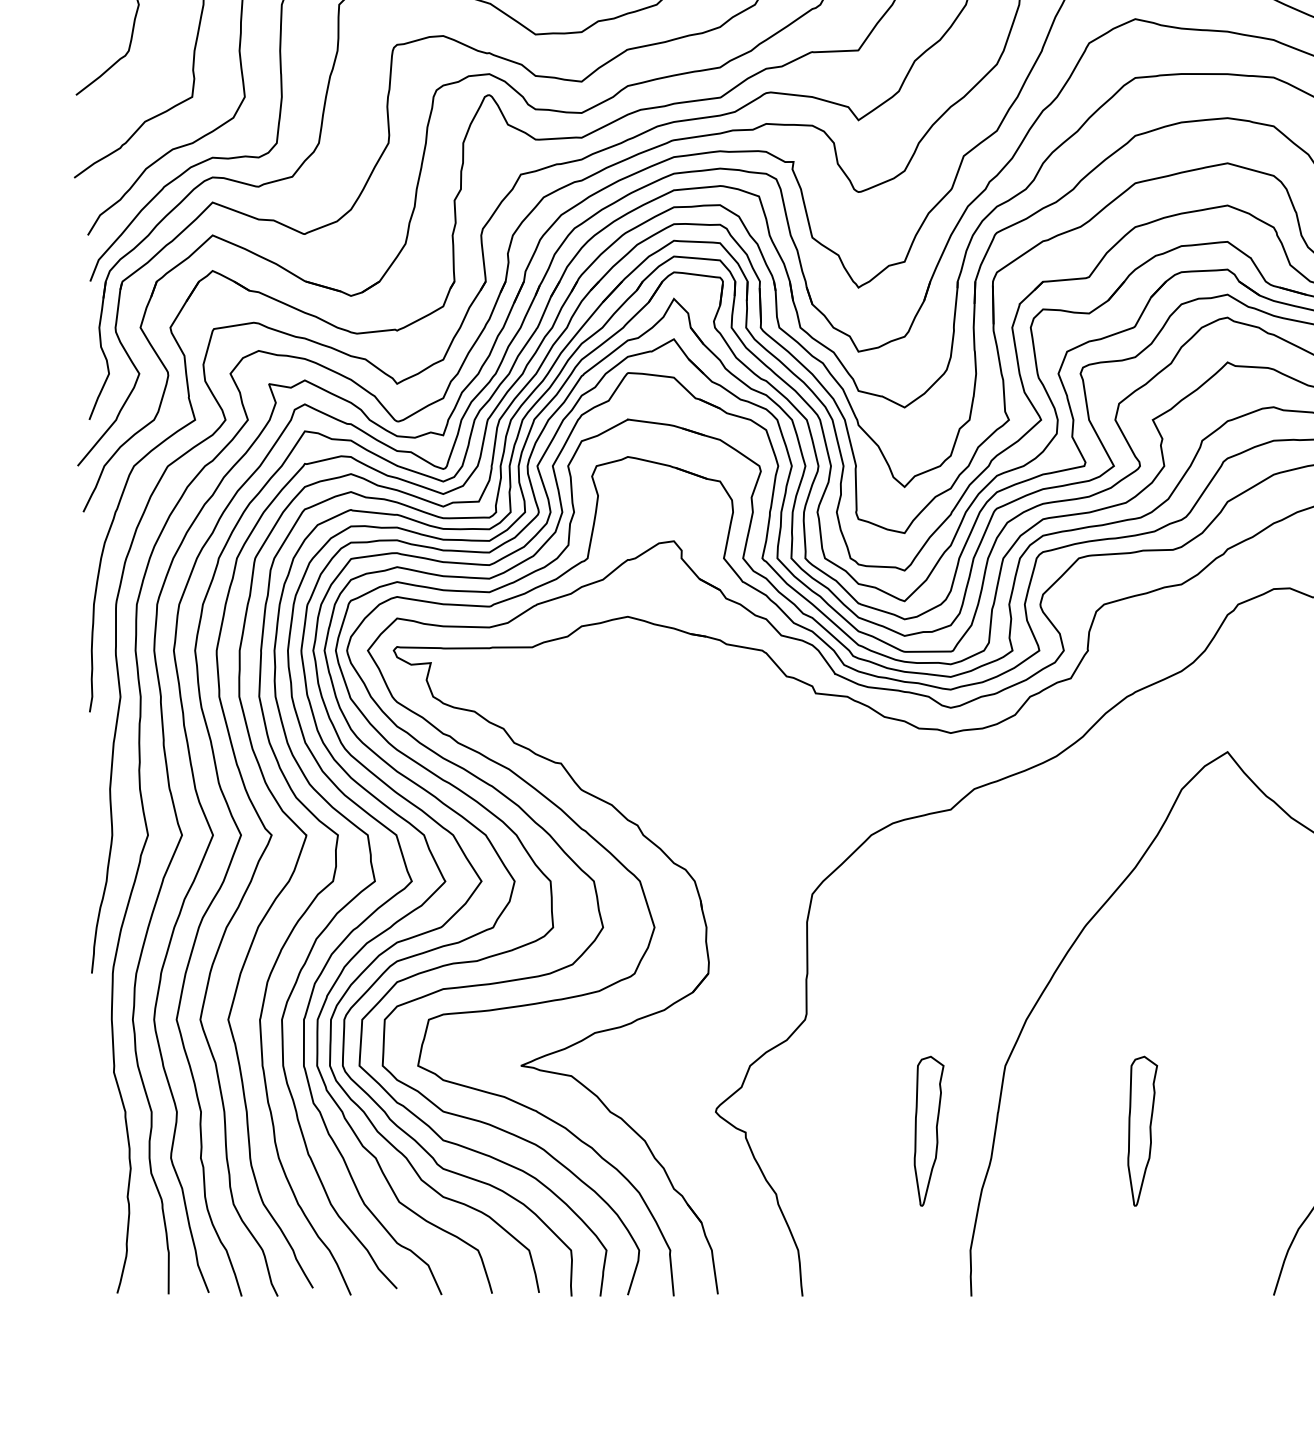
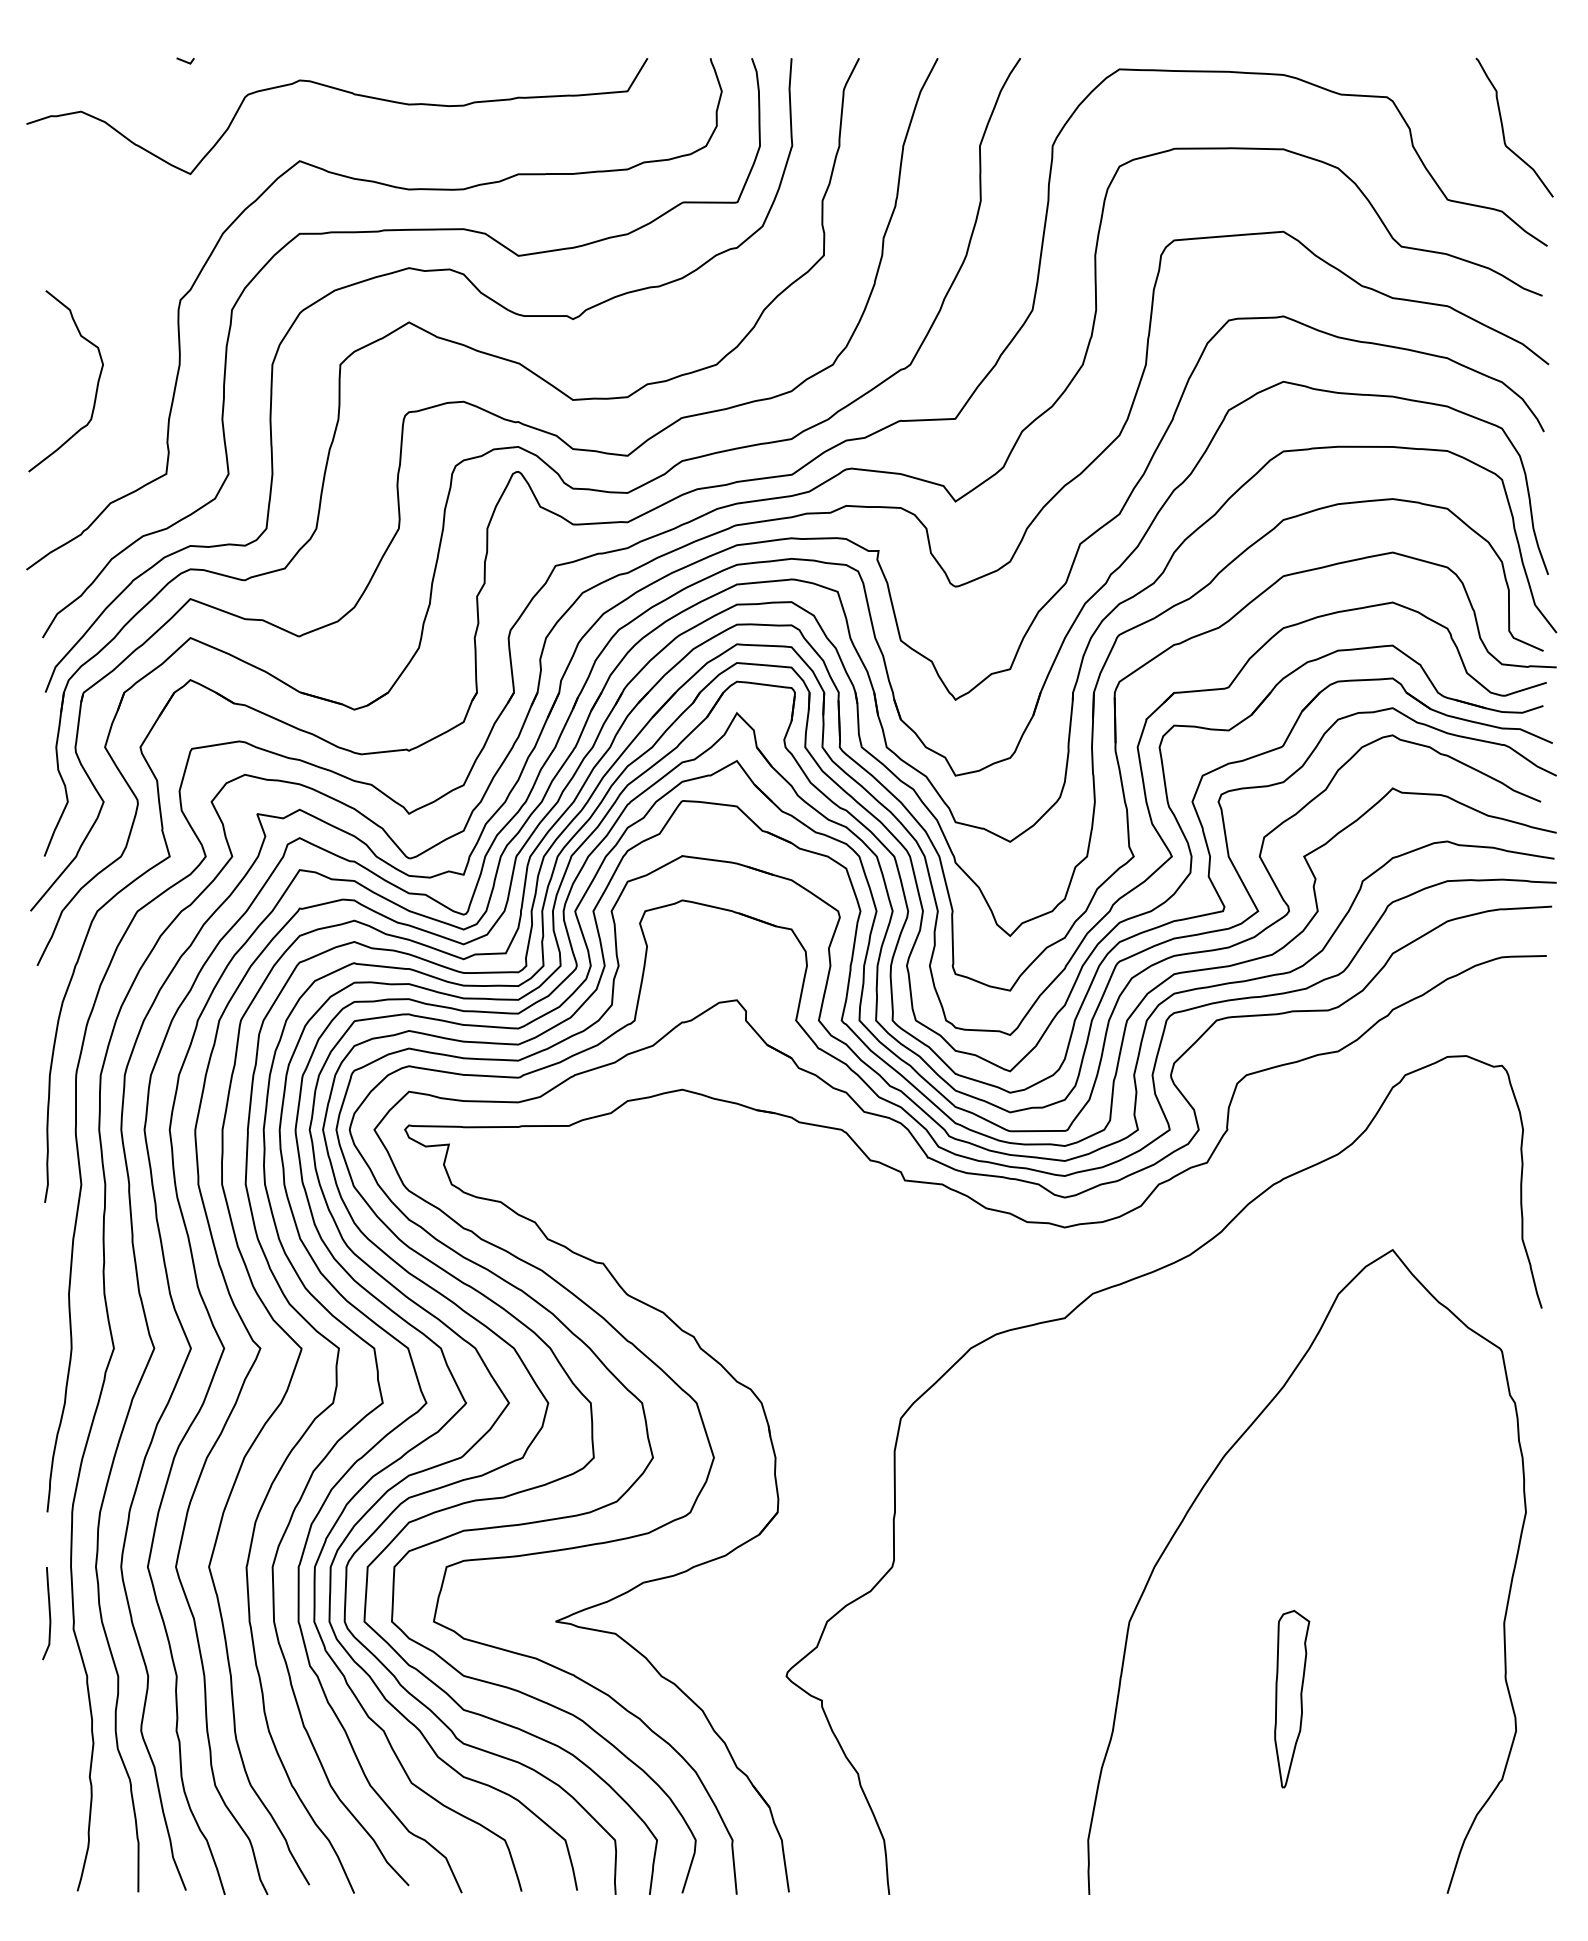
curve: (92, 1057) -> (48, 1611), added
part: (929, 1131) -> (1039, 1699), removed

